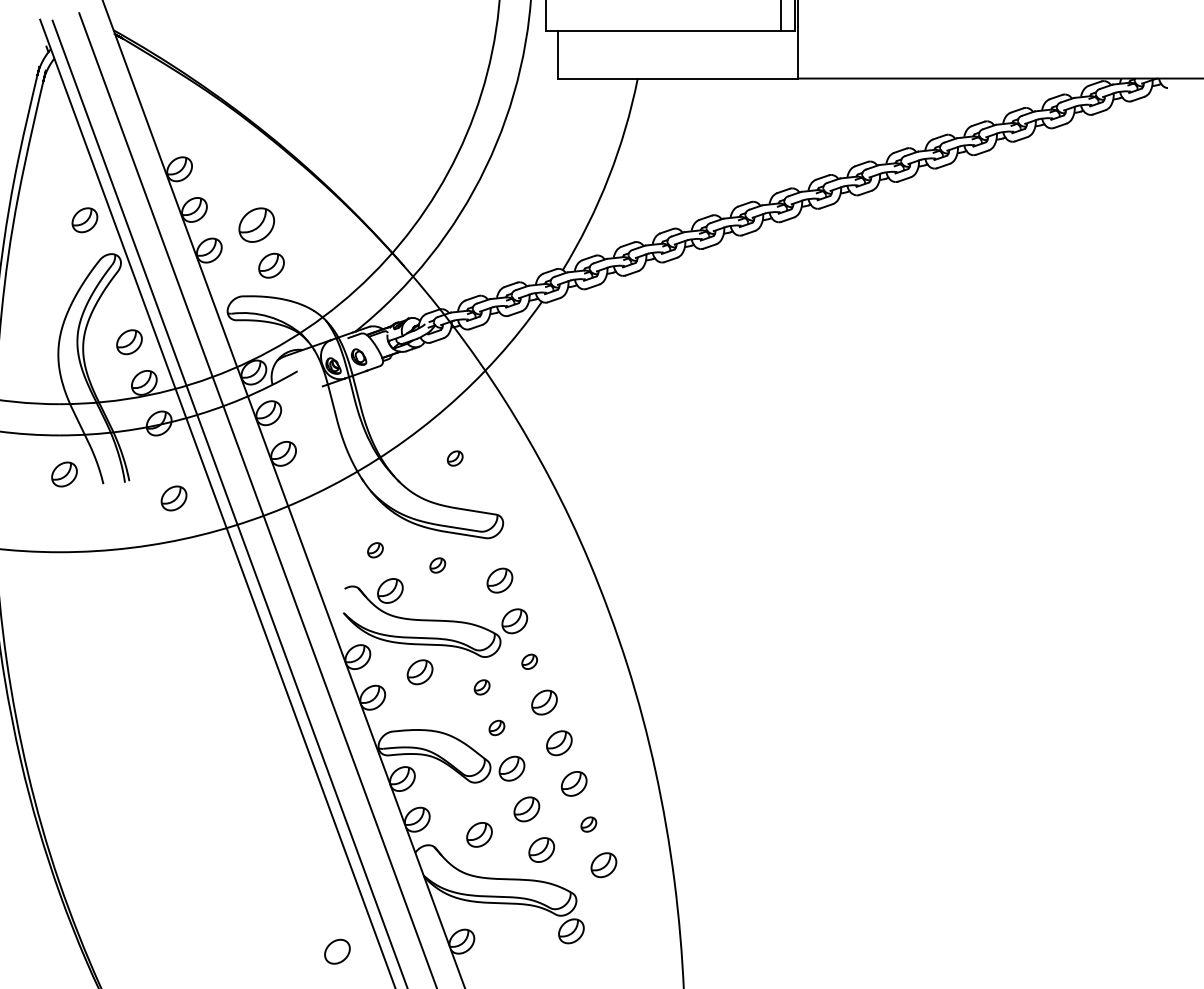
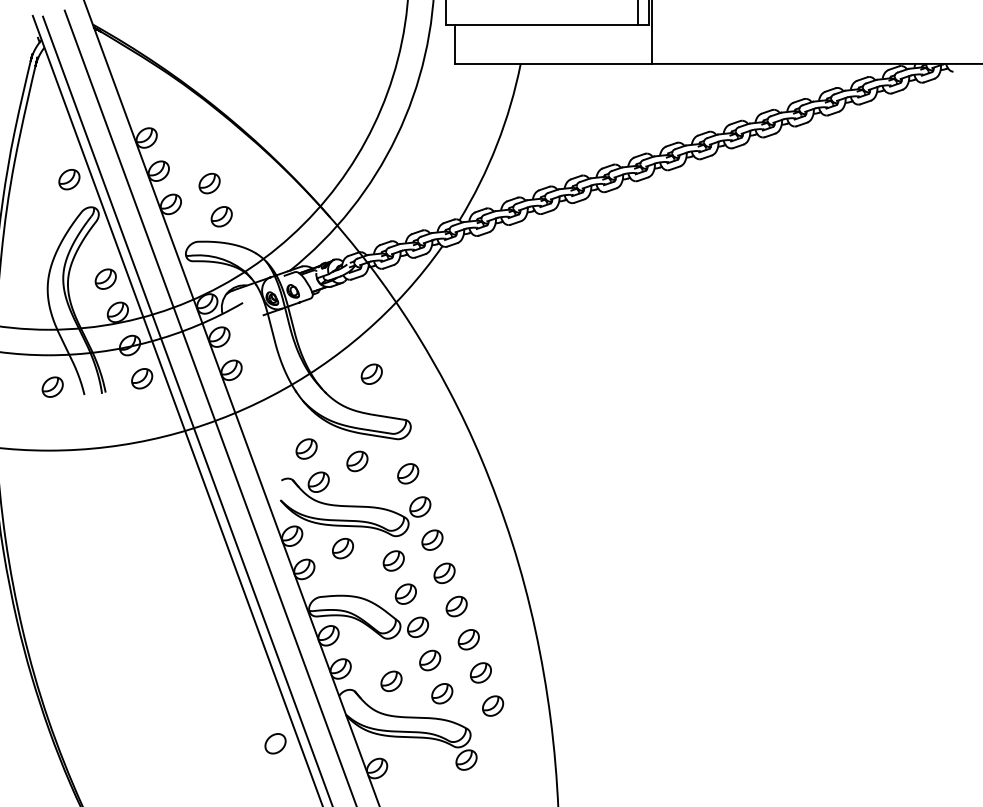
part: (256, 225) -> (209, 183), size x0.71
part: (454, 457) -> (371, 373), size x1.67
part: (174, 498) -> (142, 378), moved
part: (375, 549) -> (306, 448), size x1.67
part: (437, 565) -> (357, 461), size x1.67
part: (529, 661) -> (432, 539), size x1.67
part: (481, 686) -> (393, 560), size x1.67
part: (496, 727) -> (405, 593), size x1.67
part: (588, 824) -> (480, 672), size x1.67
part: (337, 951) -> (275, 743), moved

